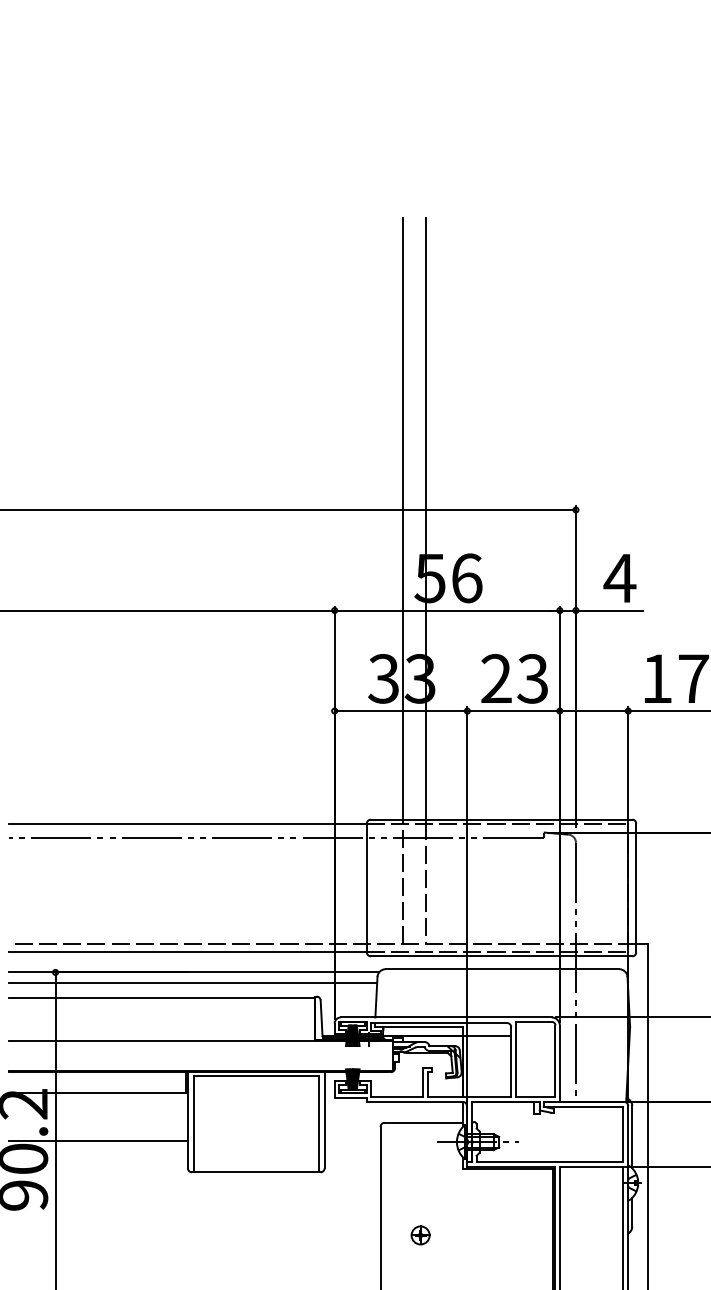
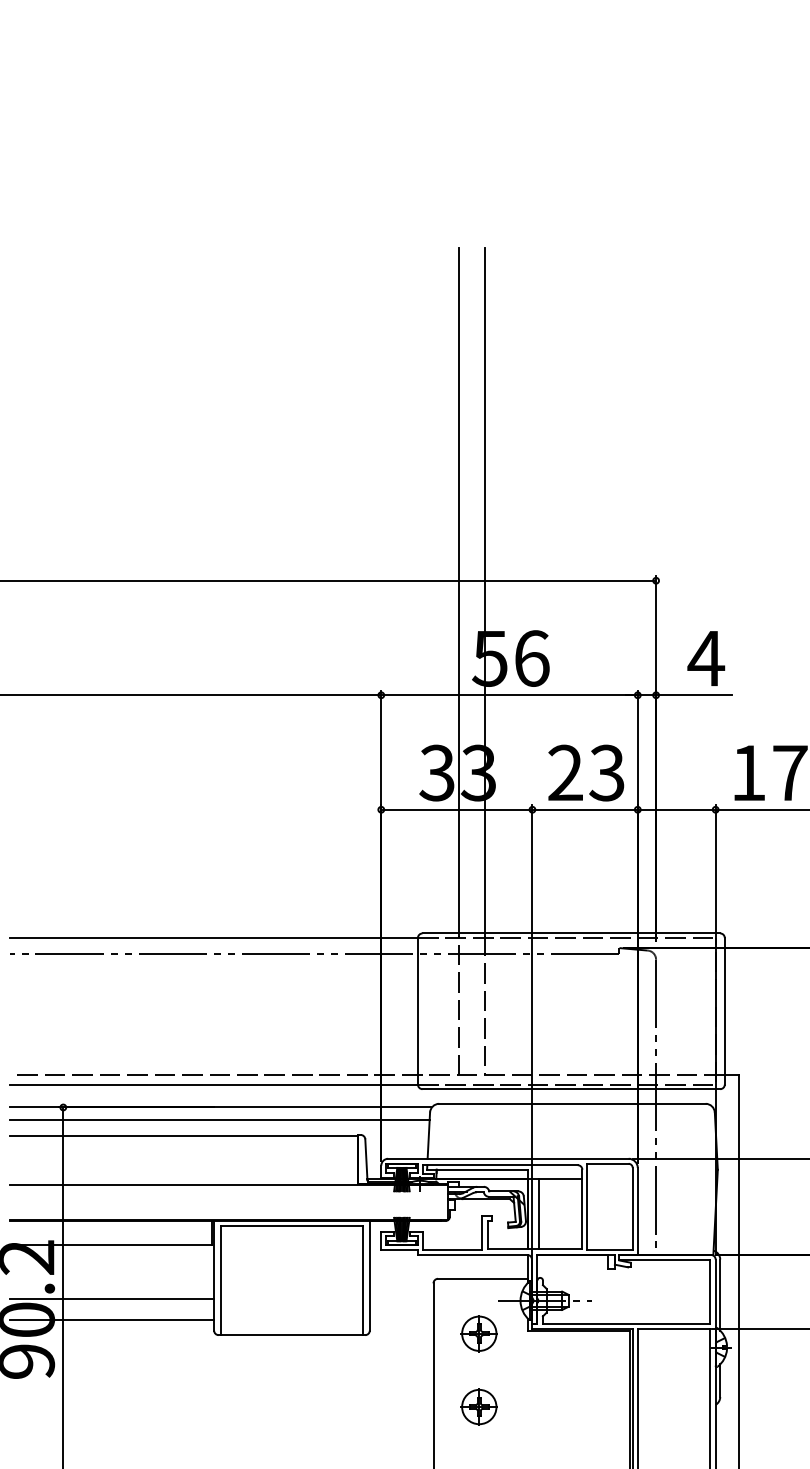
line: (473, 1066) -> (539, 1214), added
line: (97, 1158) -> (111, 1319), added
part: (420, 1170) -> (479, 1333), added
part: (420, 1235) -> (479, 1407), size x1.67

